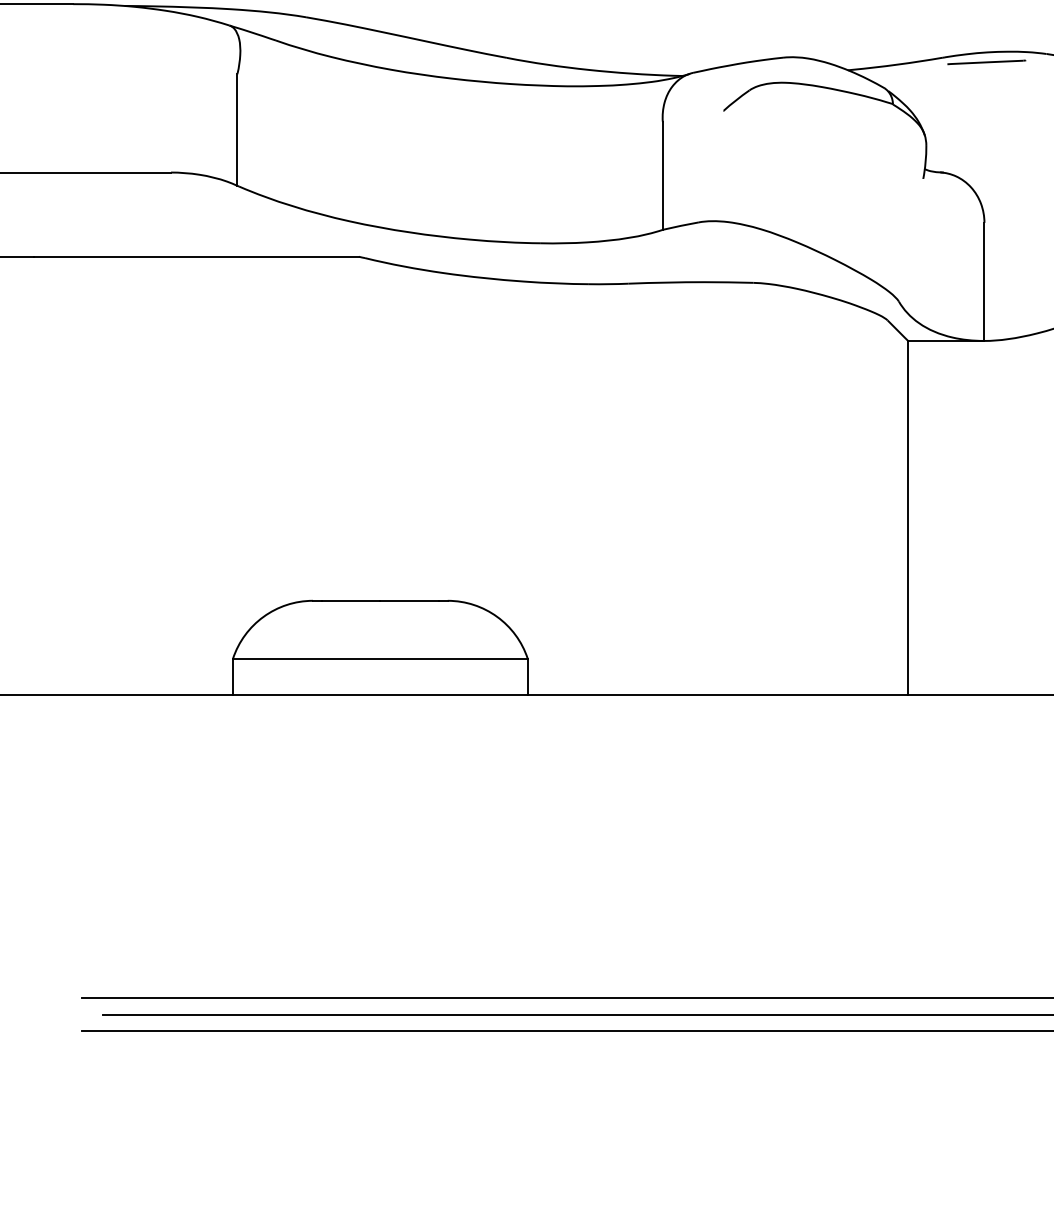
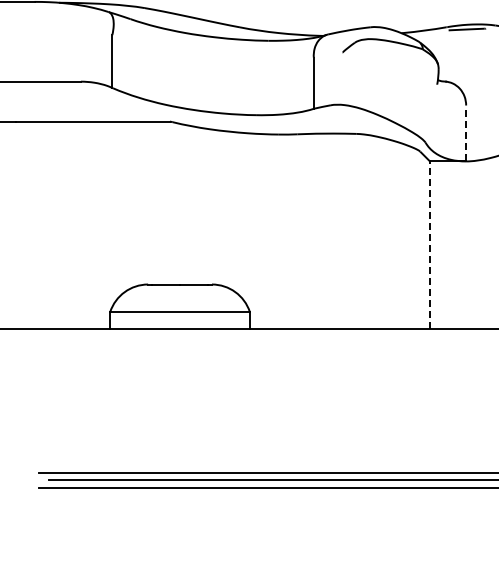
line: (985, 281) -> (466, 133), solid -> dashed
line: (909, 518) -> (430, 245), solid -> dashed

